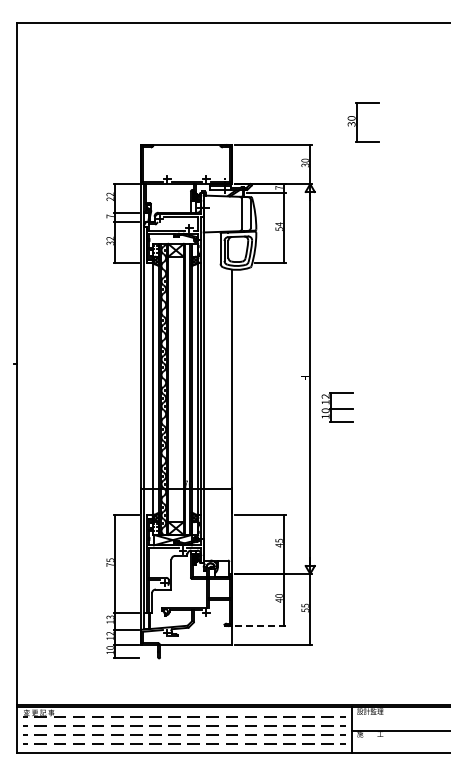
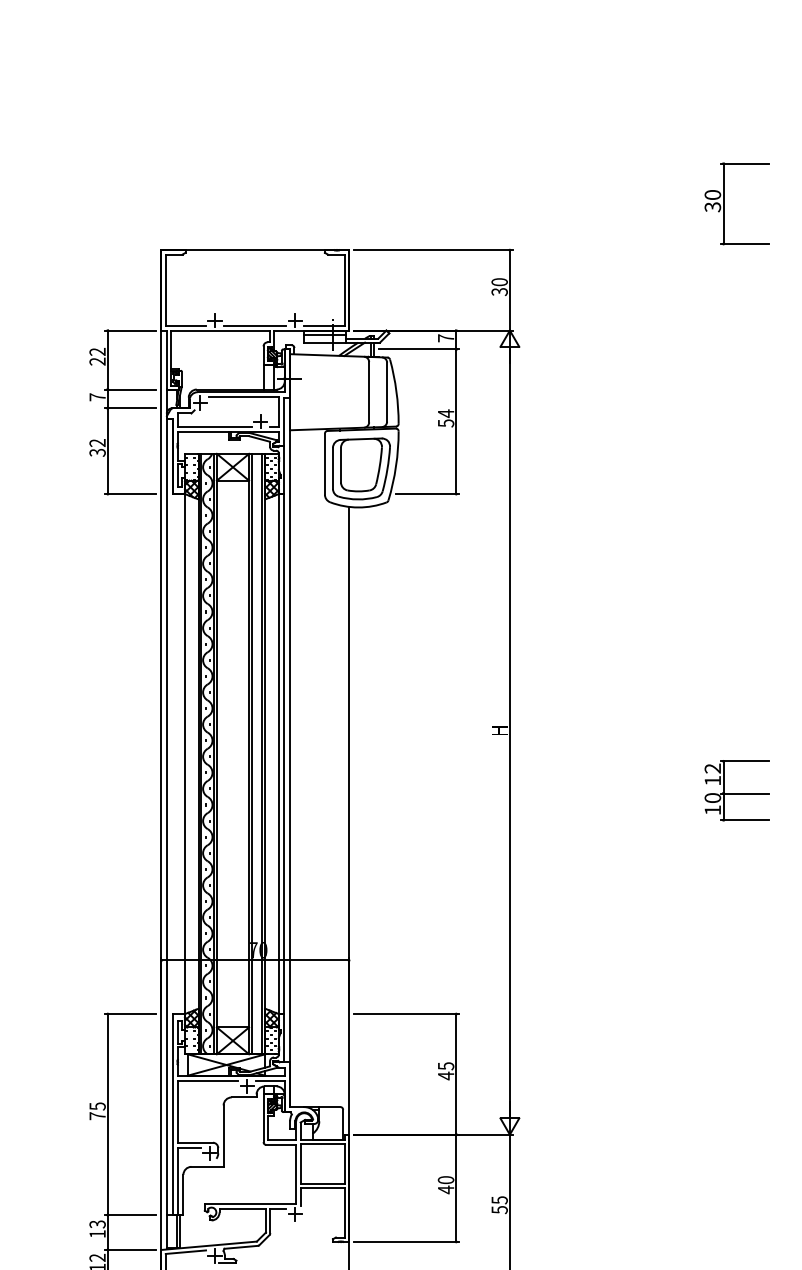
part: (363, 122) -> (737, 203), moved
part: (337, 407) -> (737, 791), moved
line: (260, 625) -> (407, 1241), dashed -> solid

